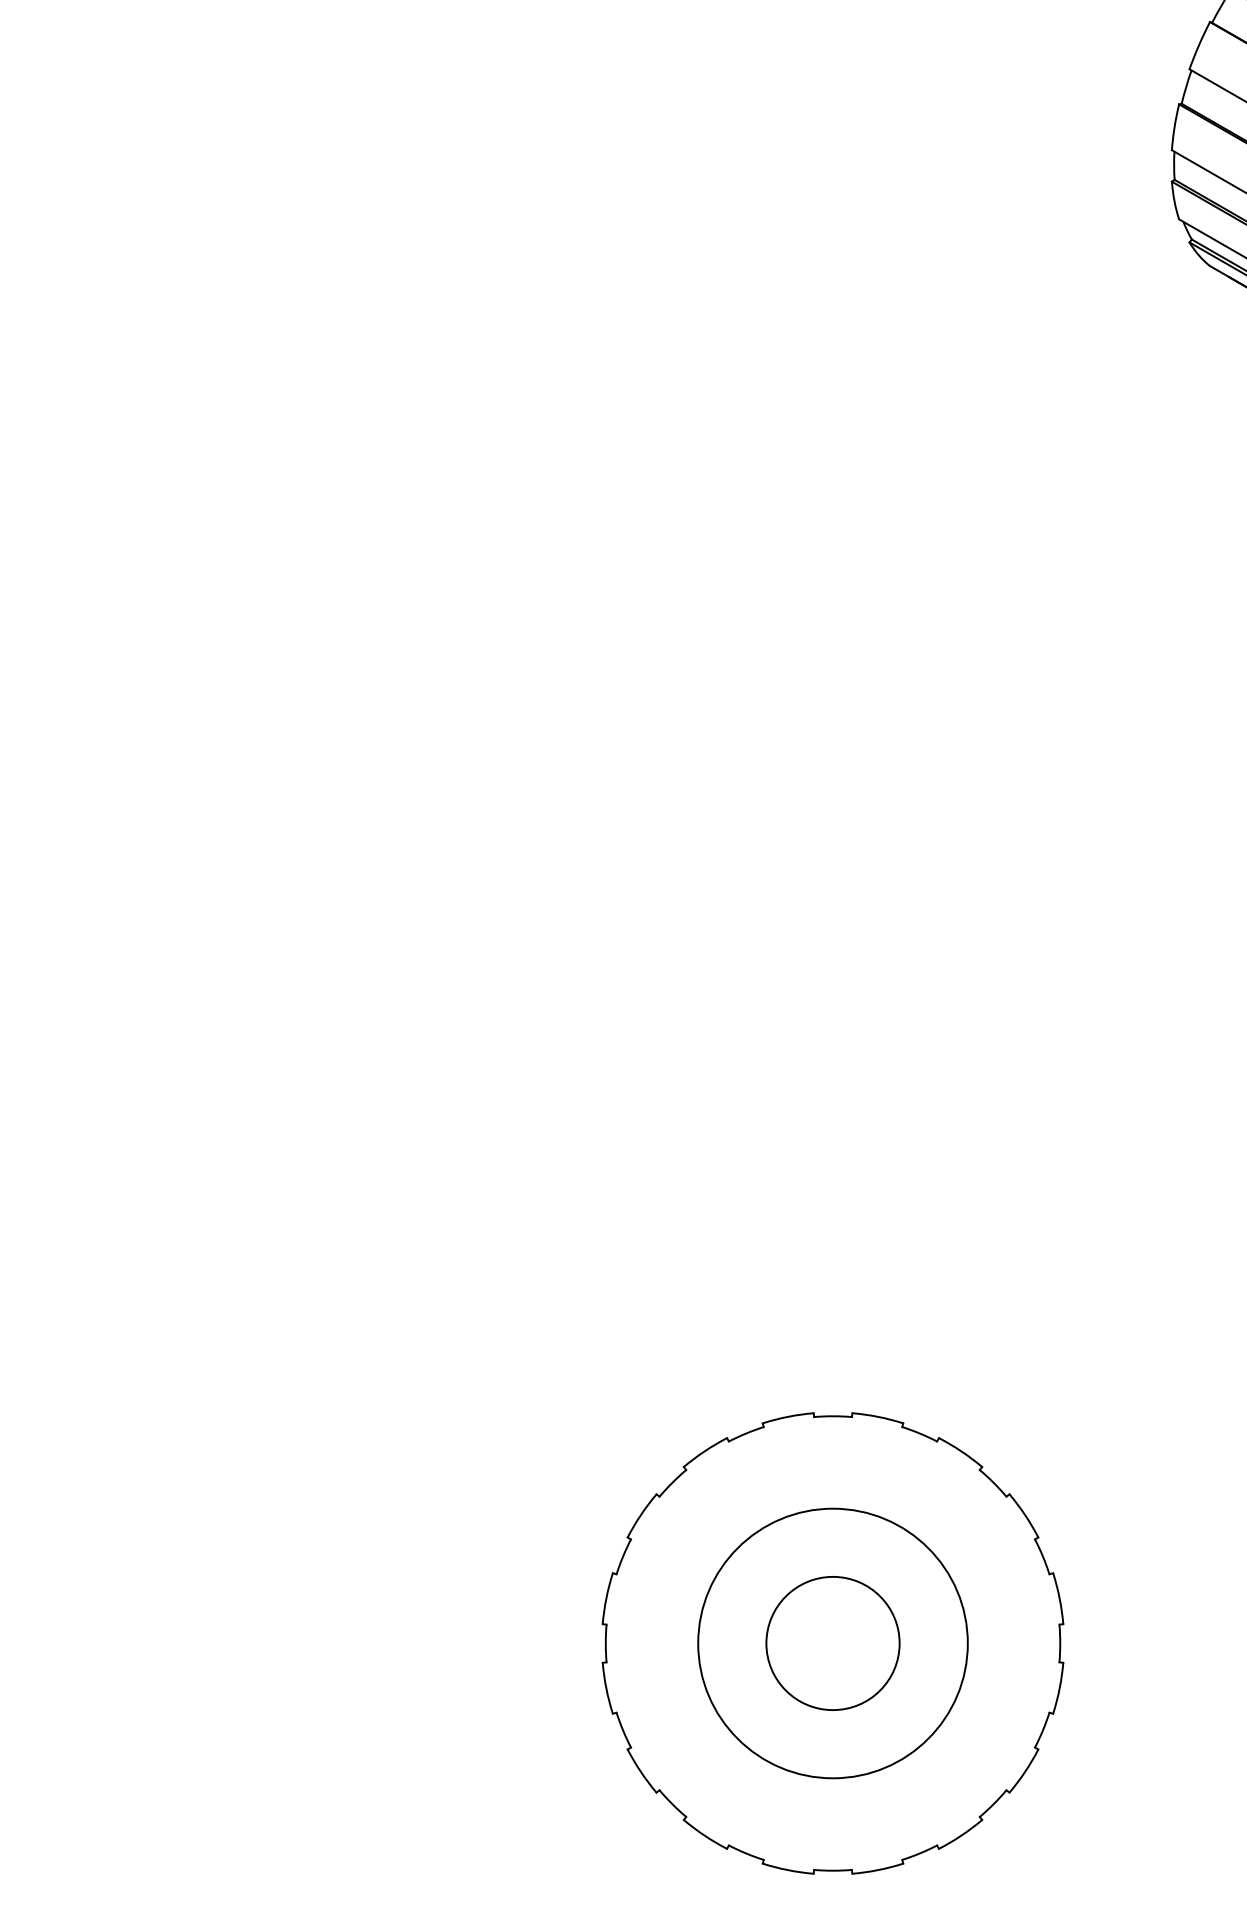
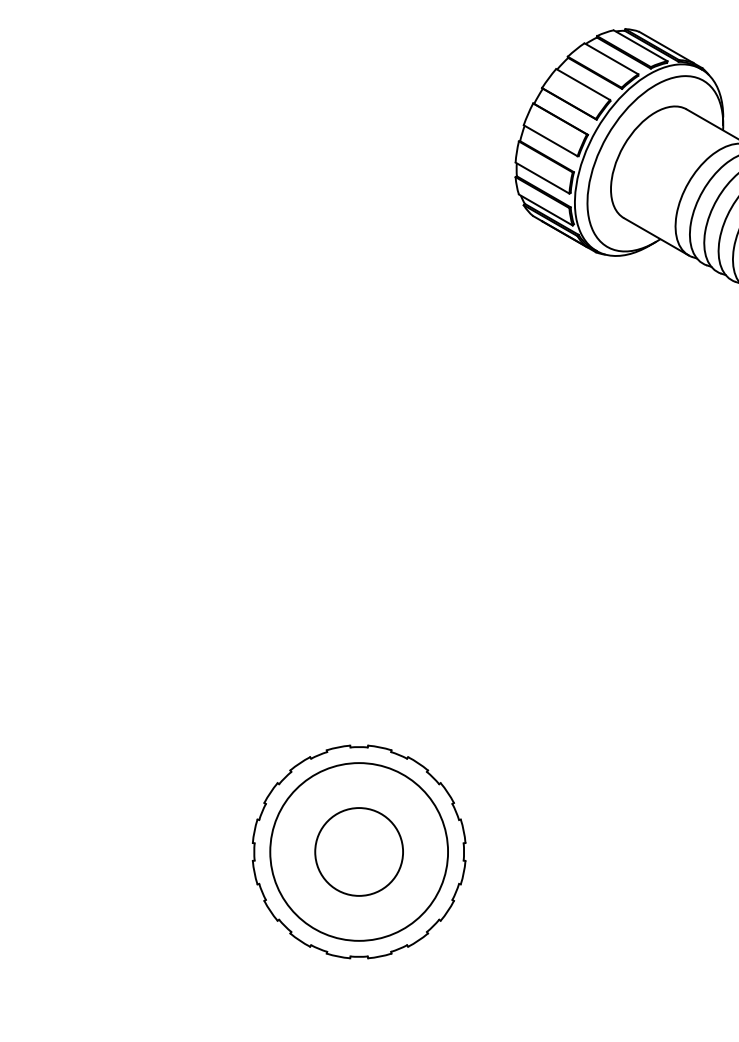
circle: (833, 1642) -> (359, 851), size x1.43
circle: (833, 1642) -> (359, 851), size x1.43

